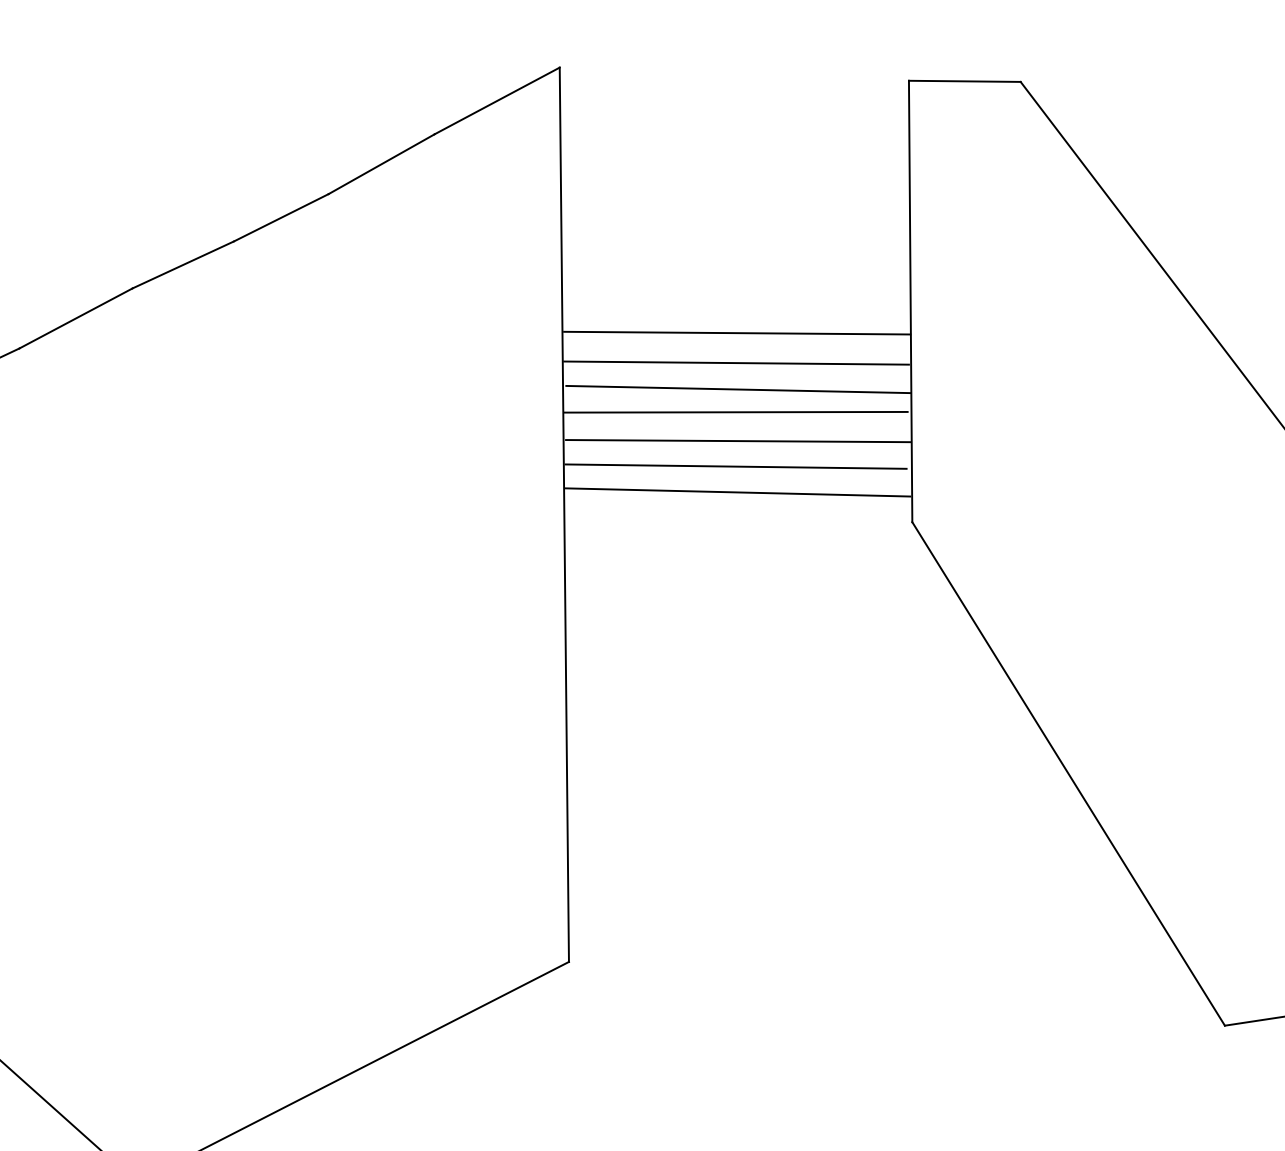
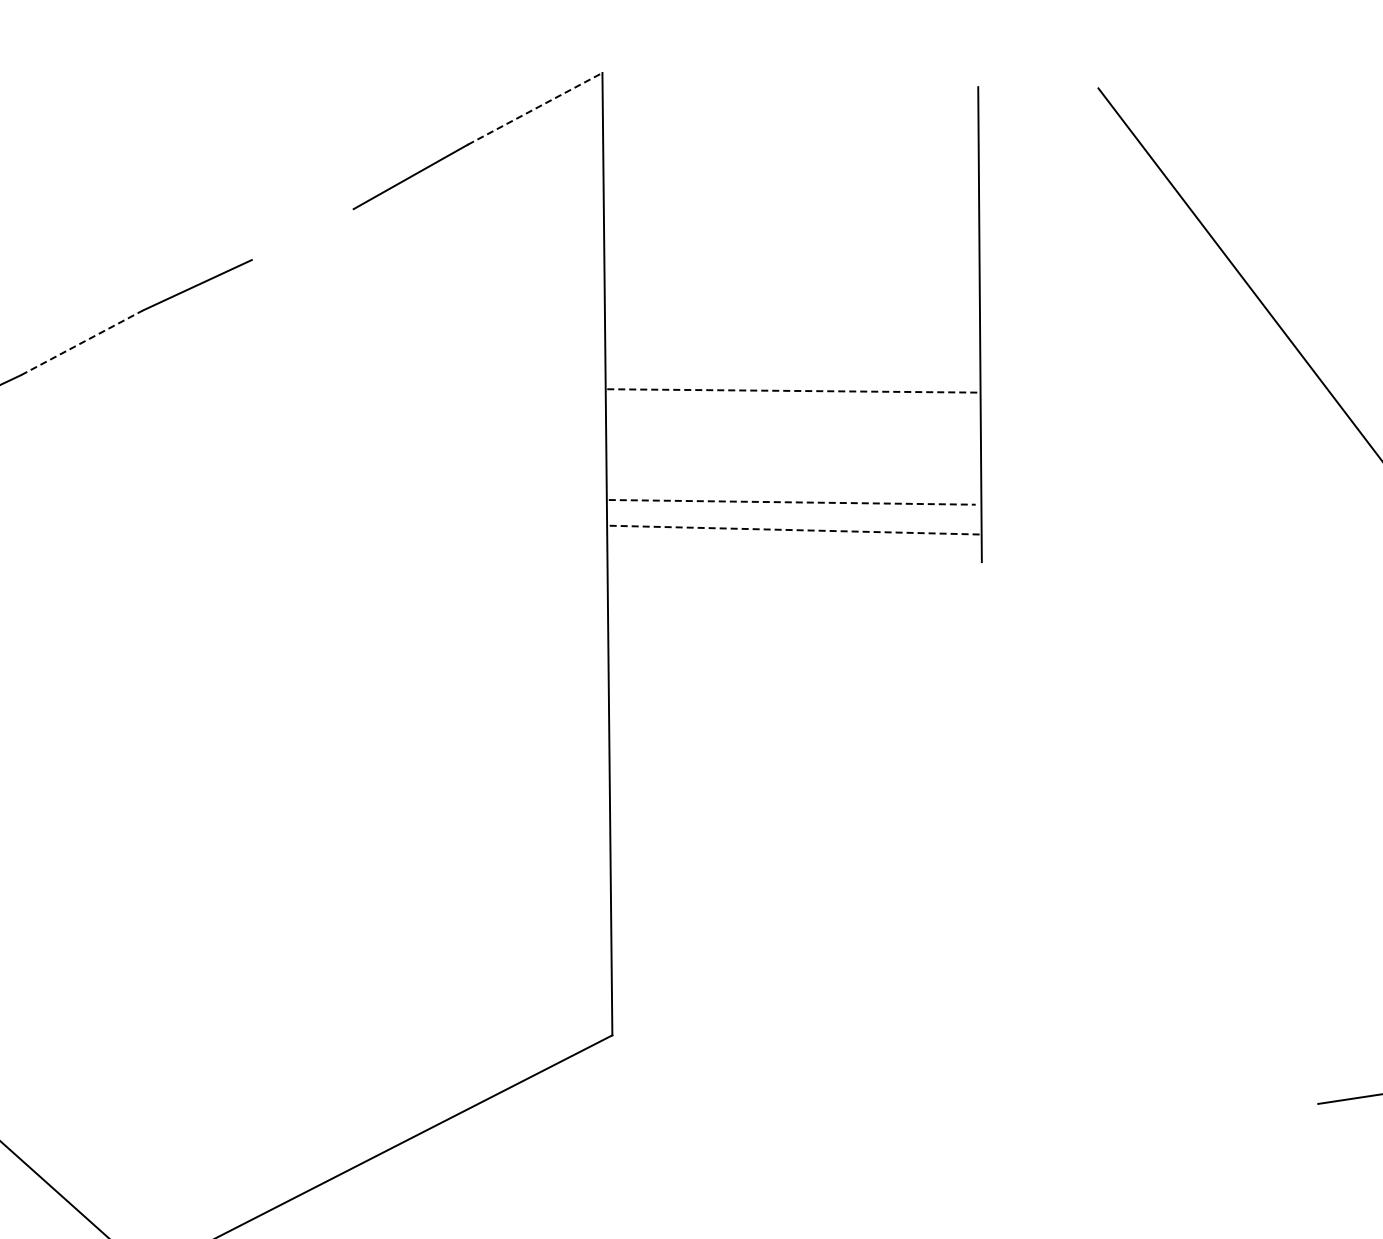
line: (964, 81) -> (1038, 87), removed
line: (497, 100) -> (535, 108), solid -> dashed
line: (281, 217) -> (302, 234), removed
line: (75, 318) -> (81, 342), solid -> dashed
line: (737, 332) -> (793, 358), removed
line: (737, 362) -> (793, 390), solid -> dashed
line: (738, 389) -> (794, 419), removed
line: (735, 411) -> (791, 443), removed
line: (738, 440) -> (794, 474), removed
line: (736, 466) -> (792, 502), solid -> dashed
line: (738, 492) -> (794, 530), solid -> dashed
line: (1068, 773) -> (1149, 832), removed

